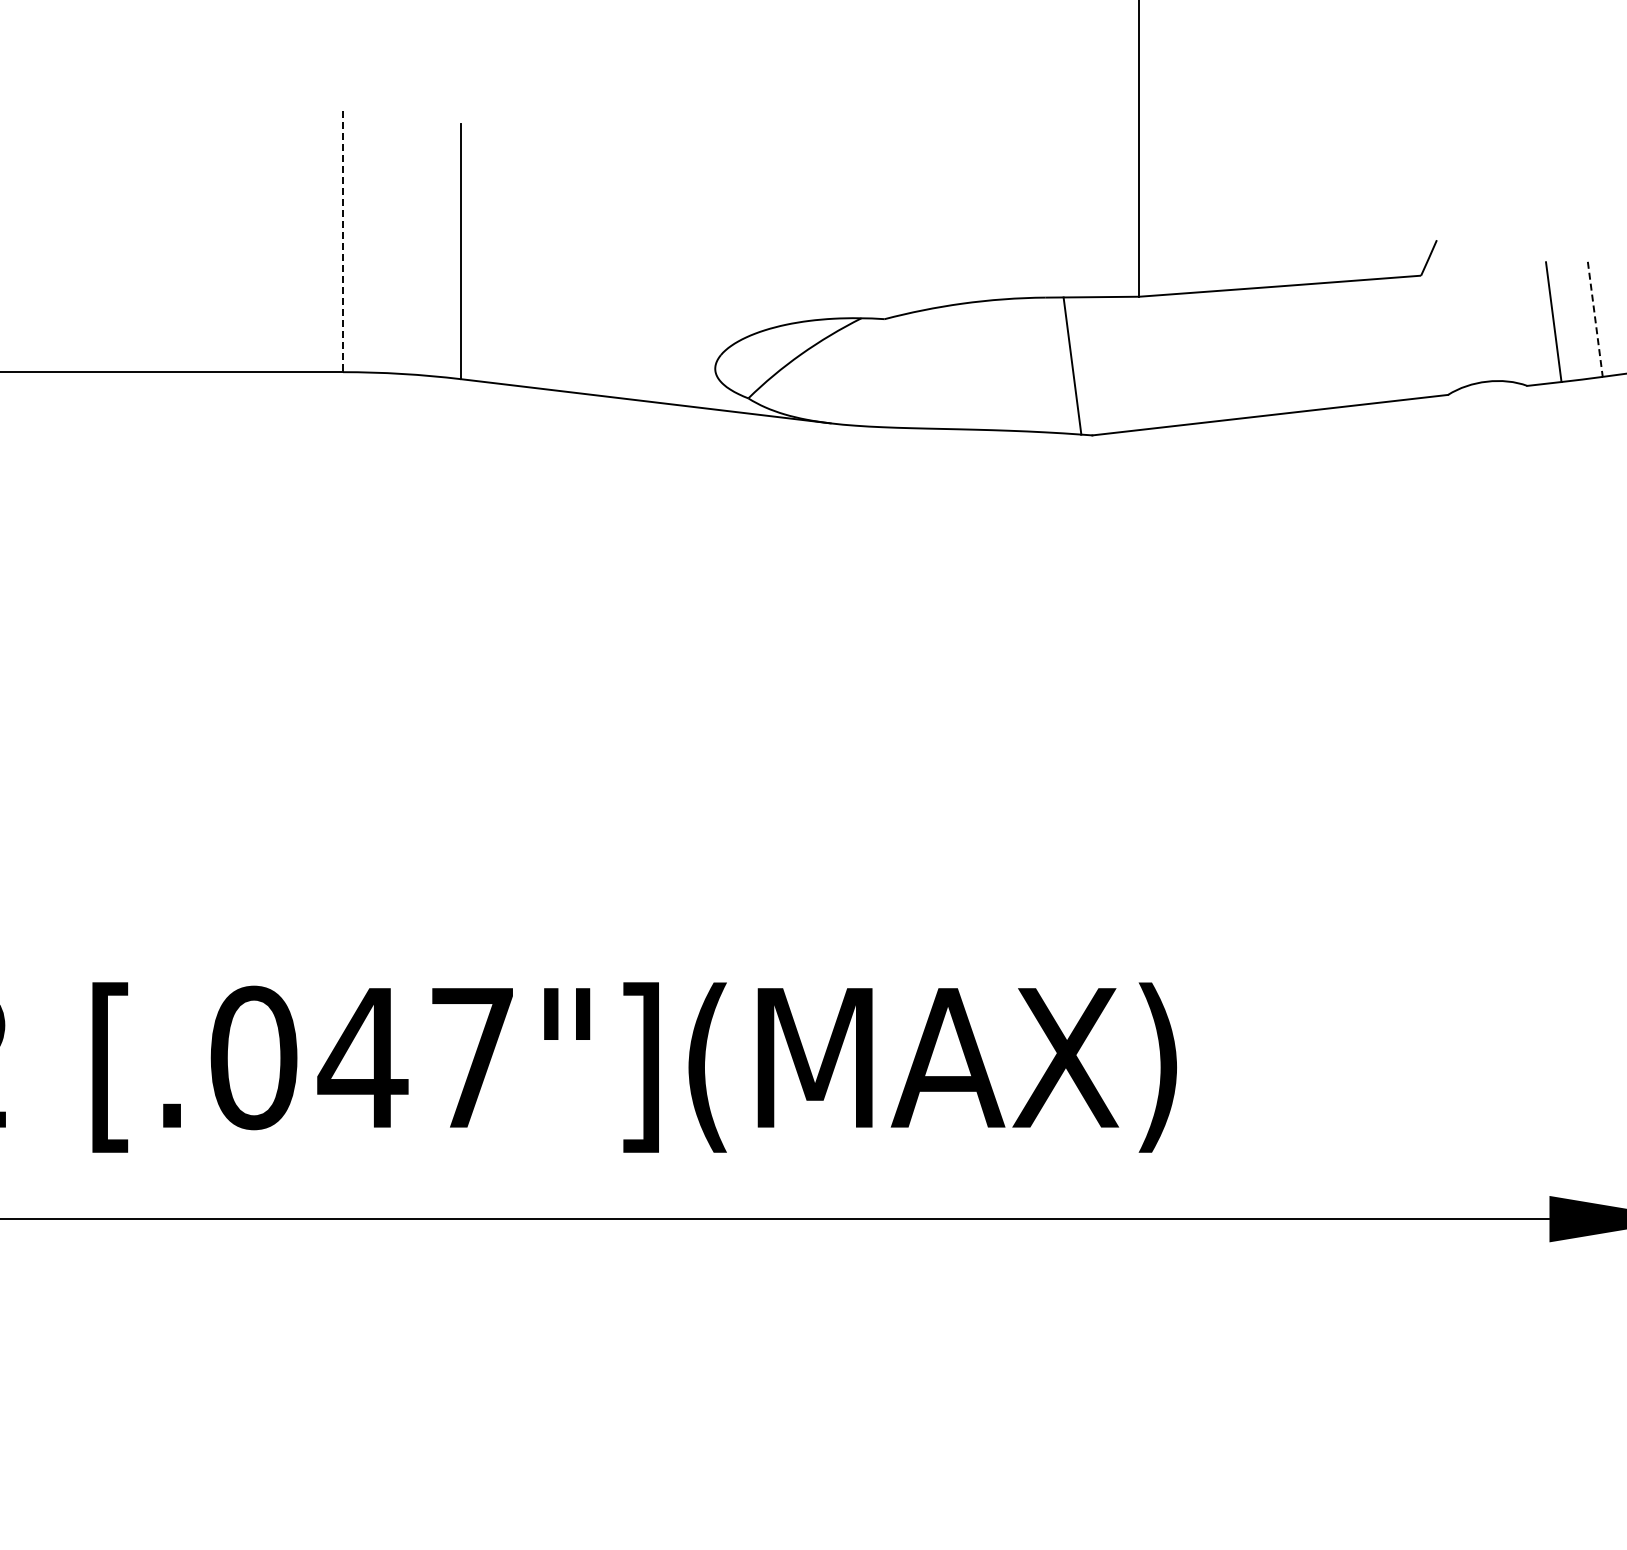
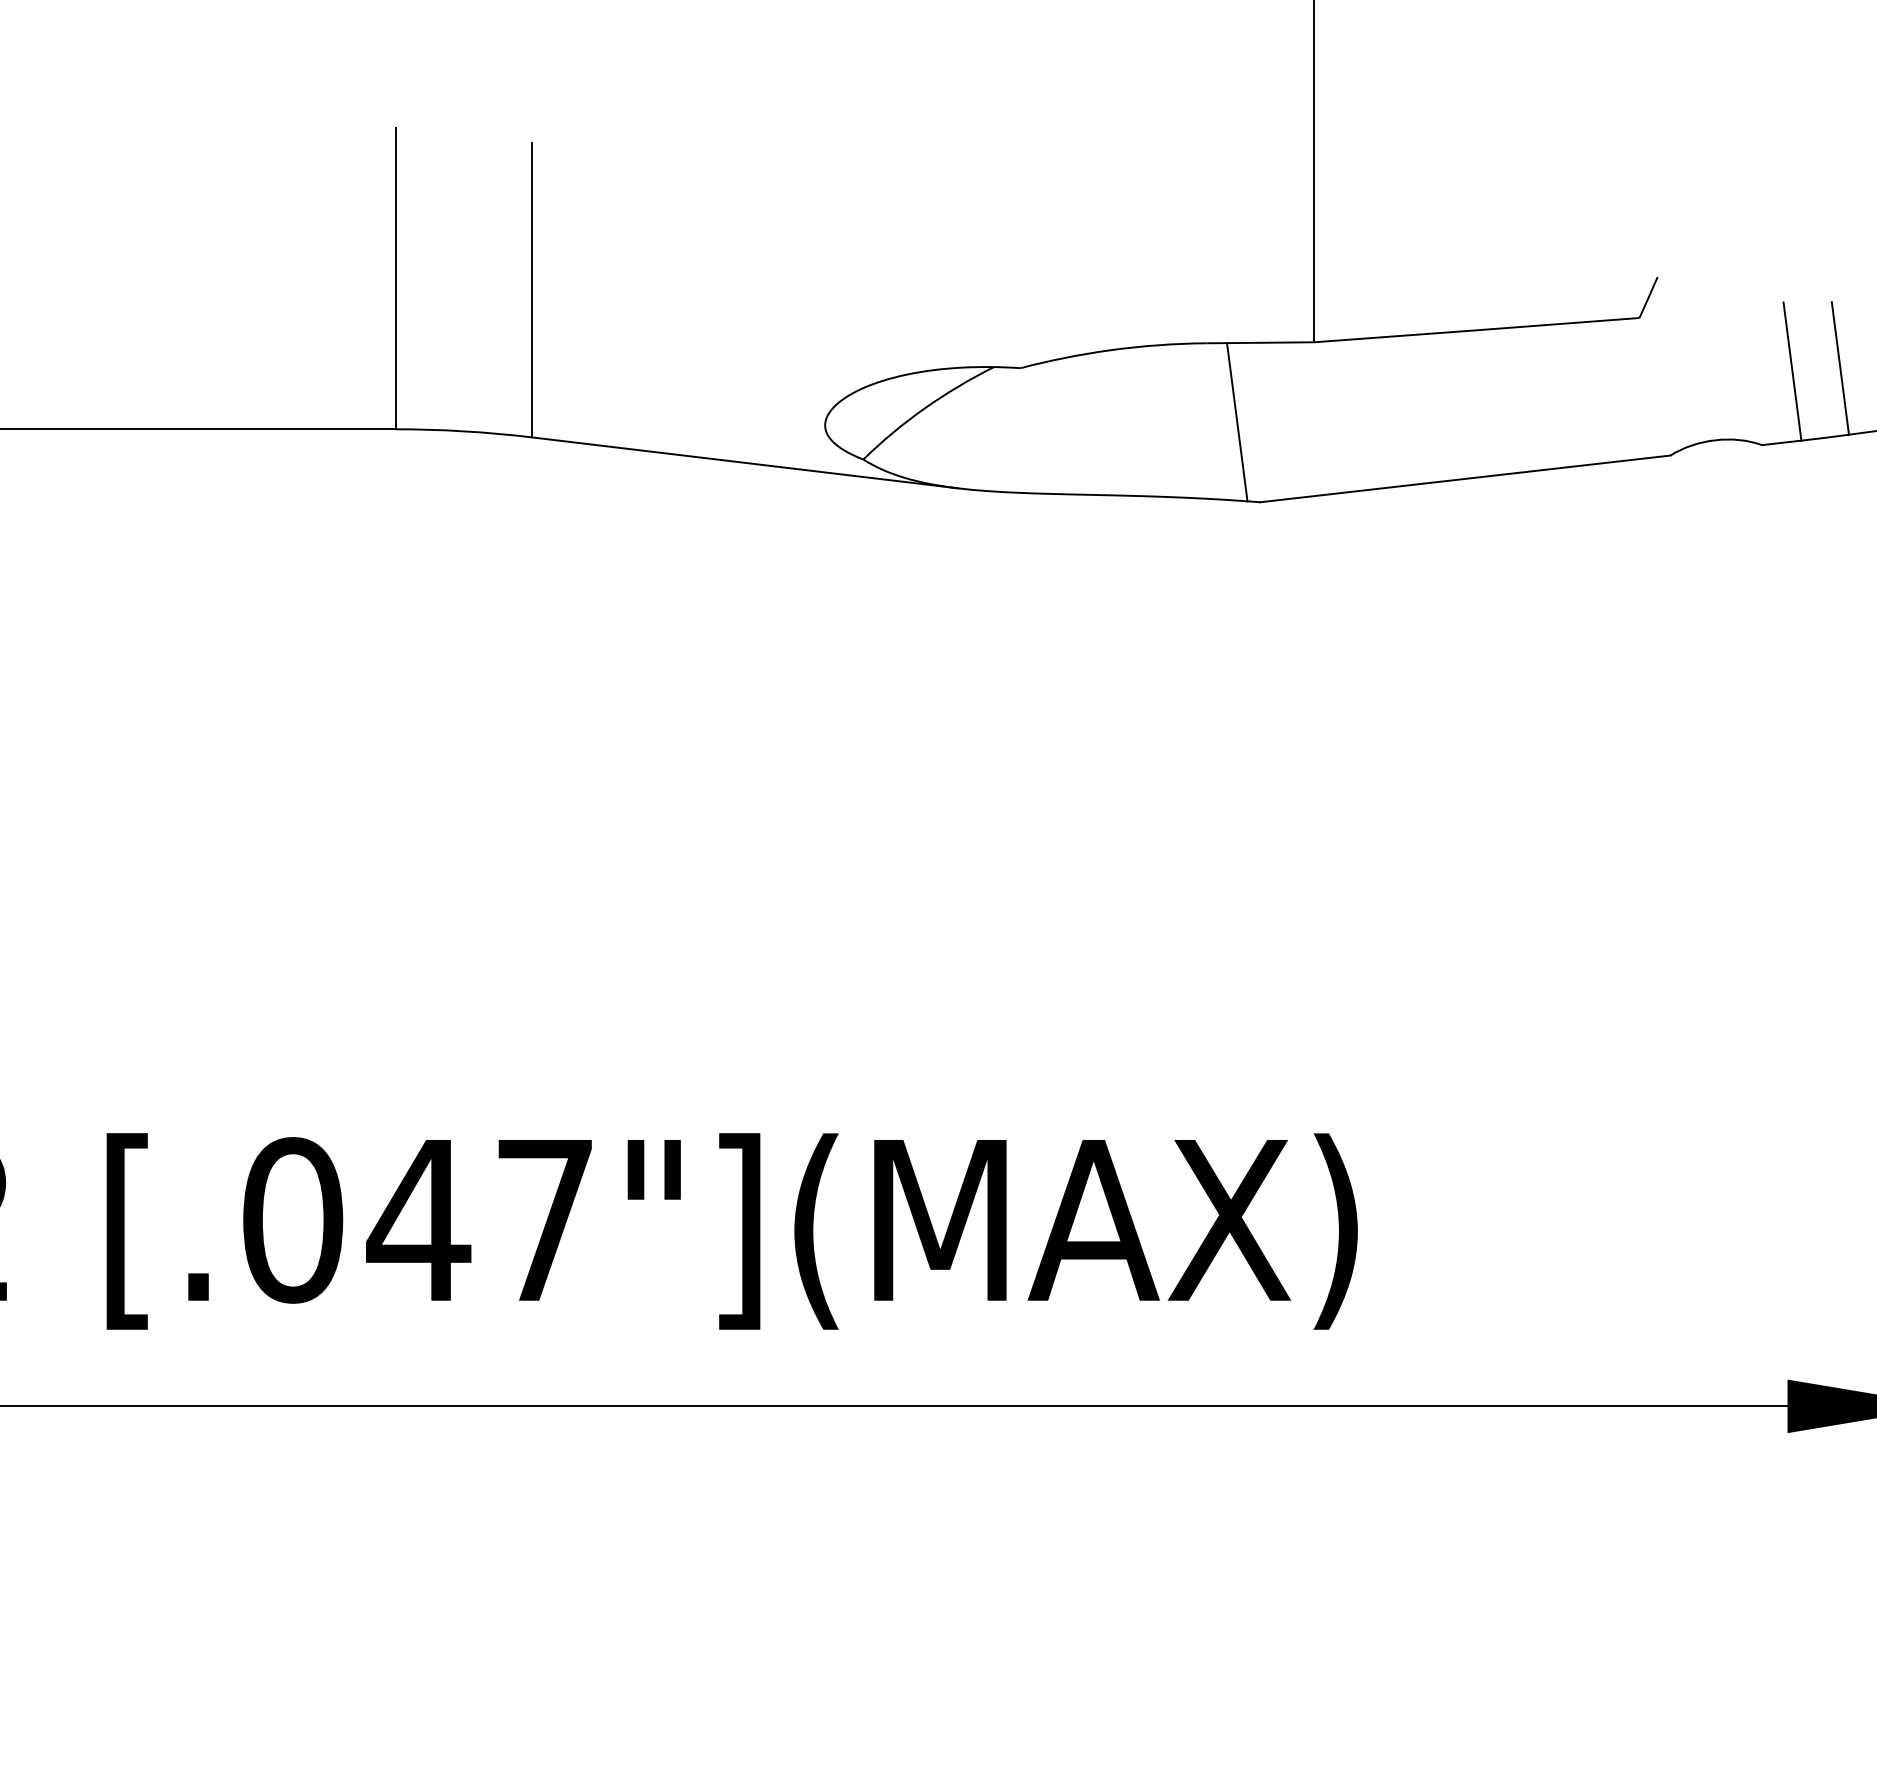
line: (343, 241) -> (396, 278), dashed -> solid
line: (1595, 319) -> (1840, 368), dashed -> solid

